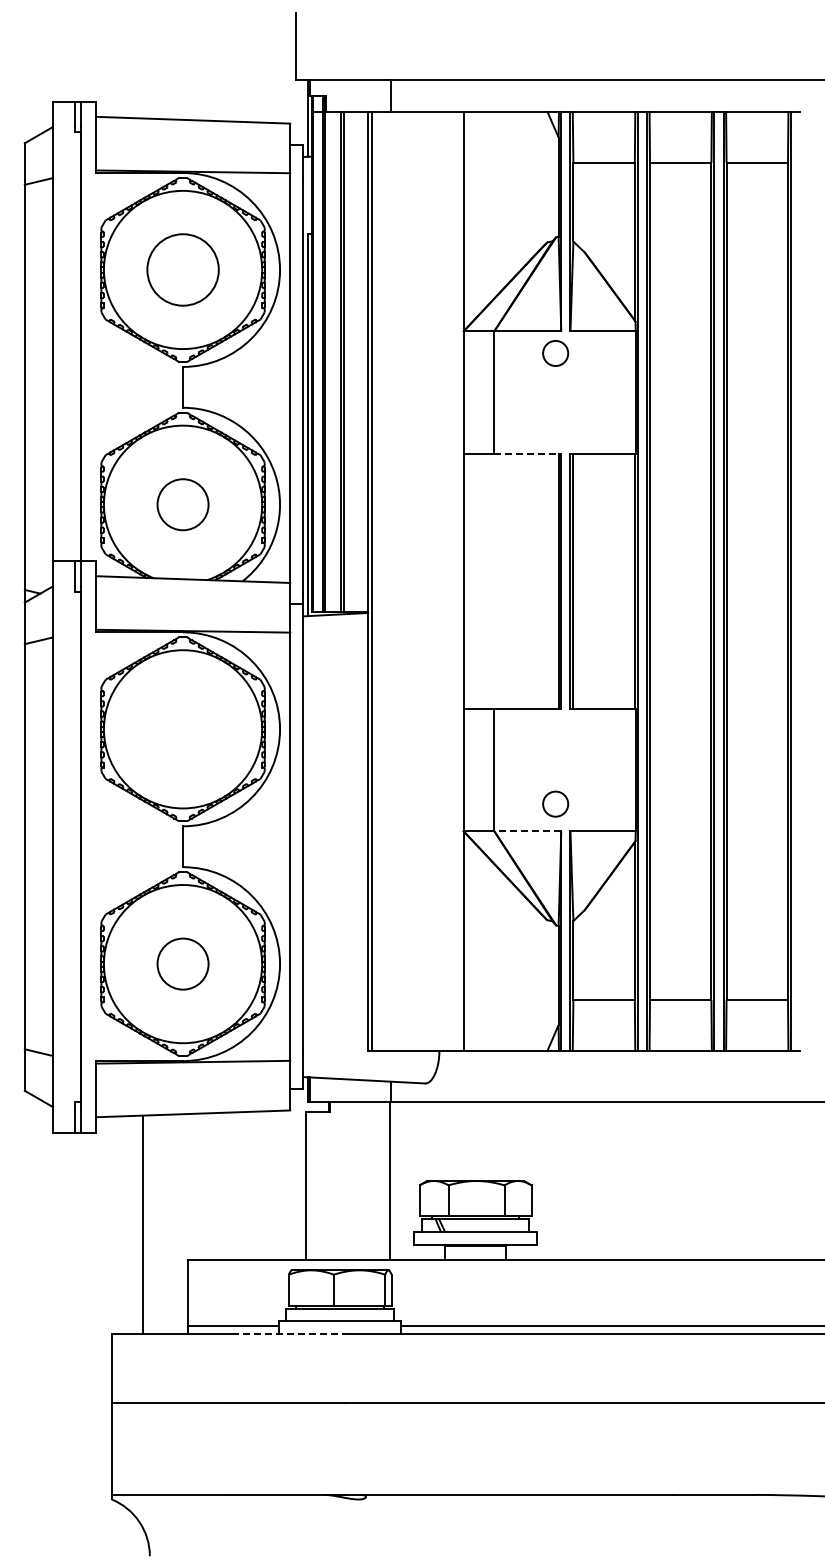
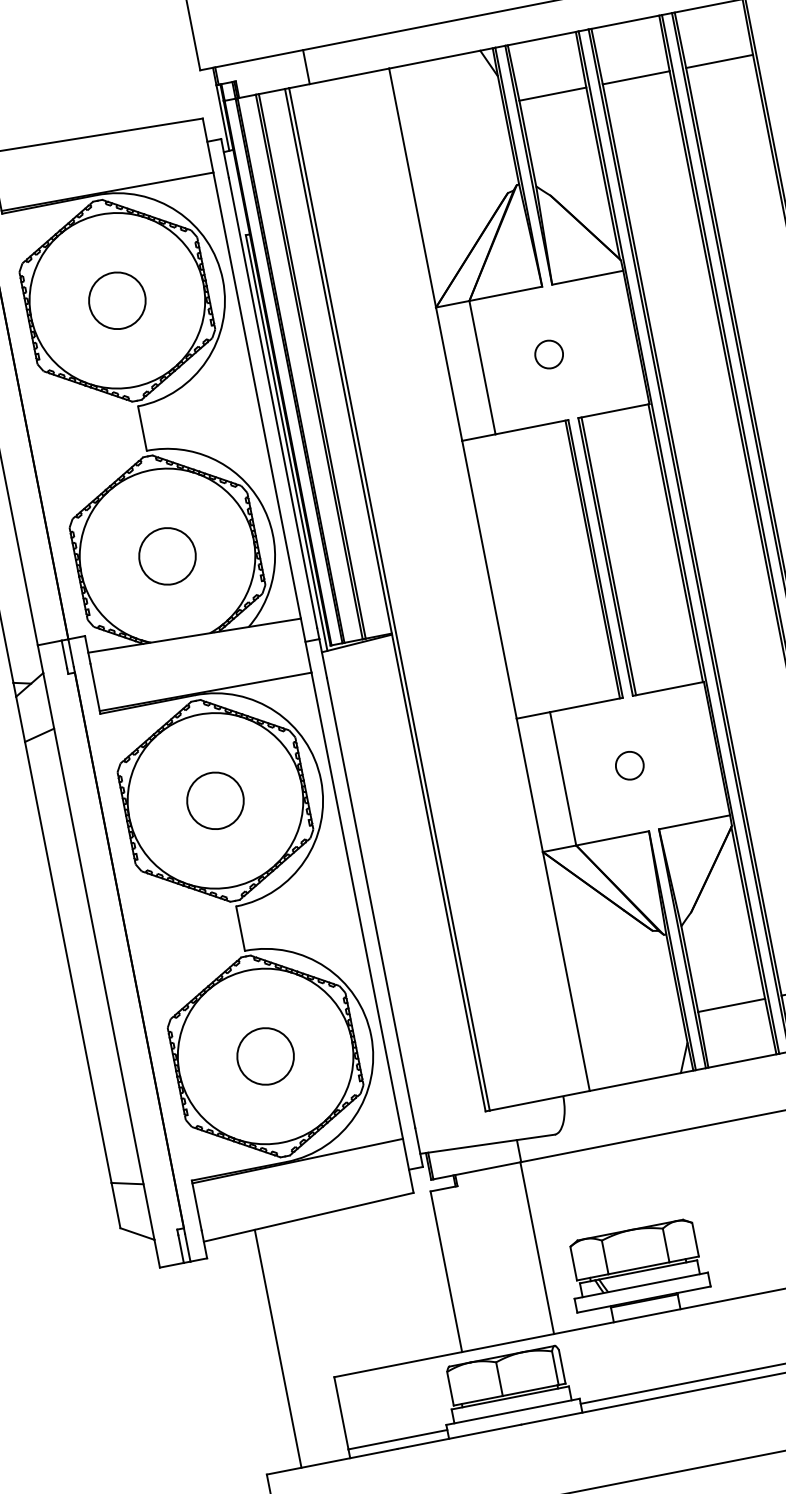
circle: (182, 269) -> (116, 300), size x0.71
circle: (555, 353) -> (548, 354), moved
line: (528, 453) -> (532, 426), dashed -> solid
circle: (182, 728) -> (214, 800), added
circle: (555, 803) -> (629, 765), moved
line: (527, 831) -> (612, 838), dashed -> solid
line: (288, 1334) -> (459, 1437), dashed -> solid

